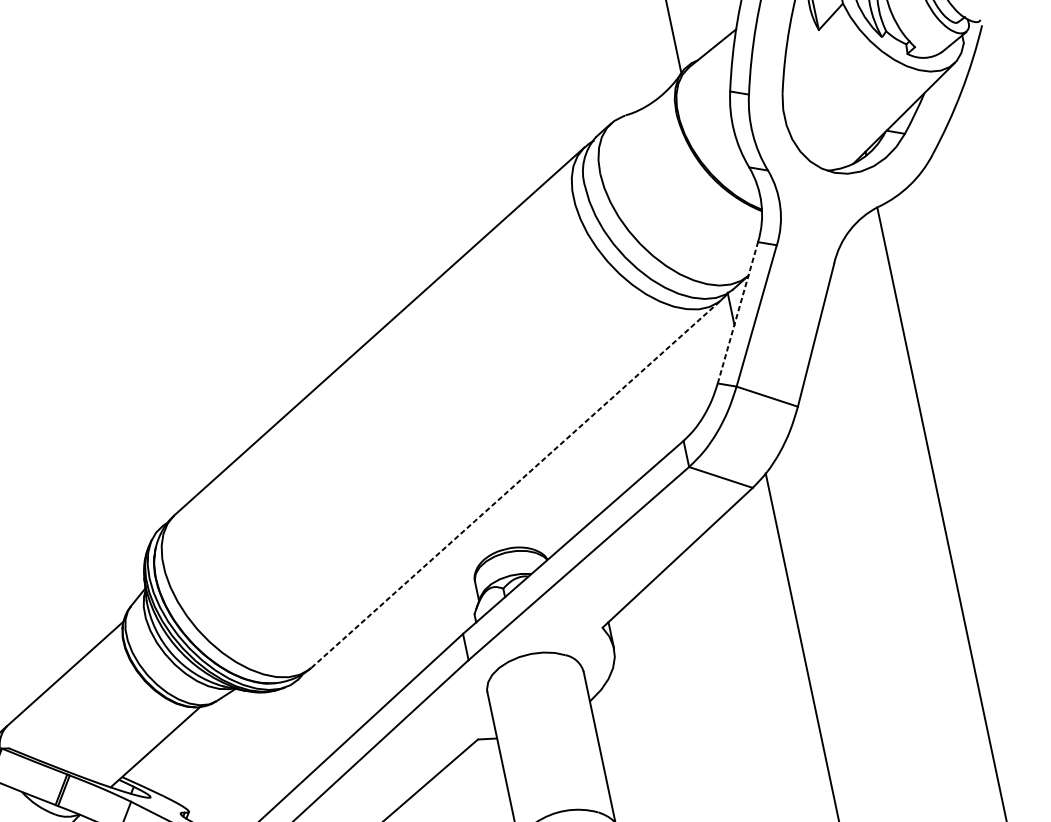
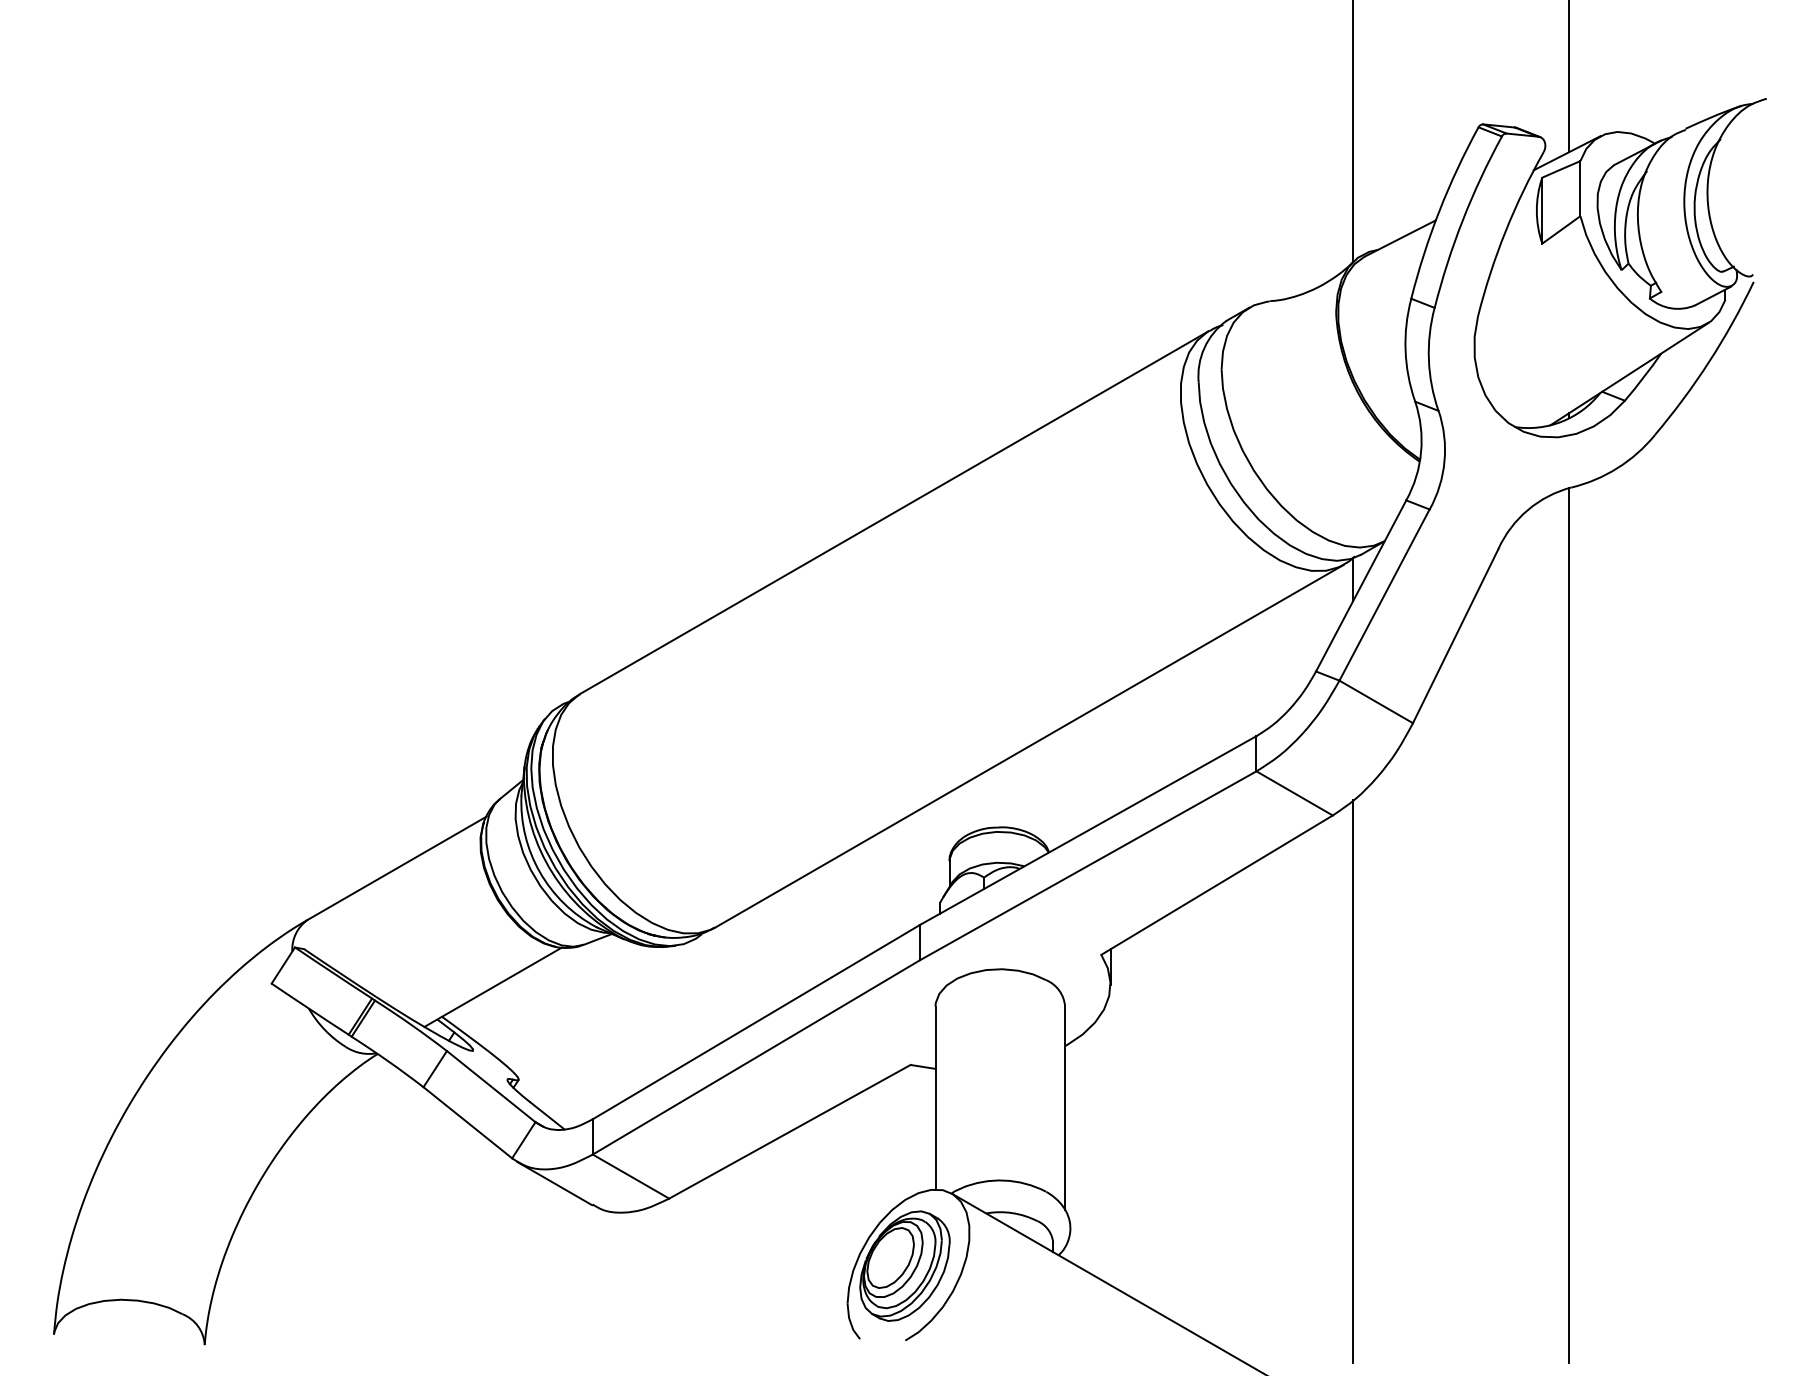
line: (738, 312) -> (1361, 585), dashed -> solid
line: (516, 484) -> (1029, 746), dashed -> solid

